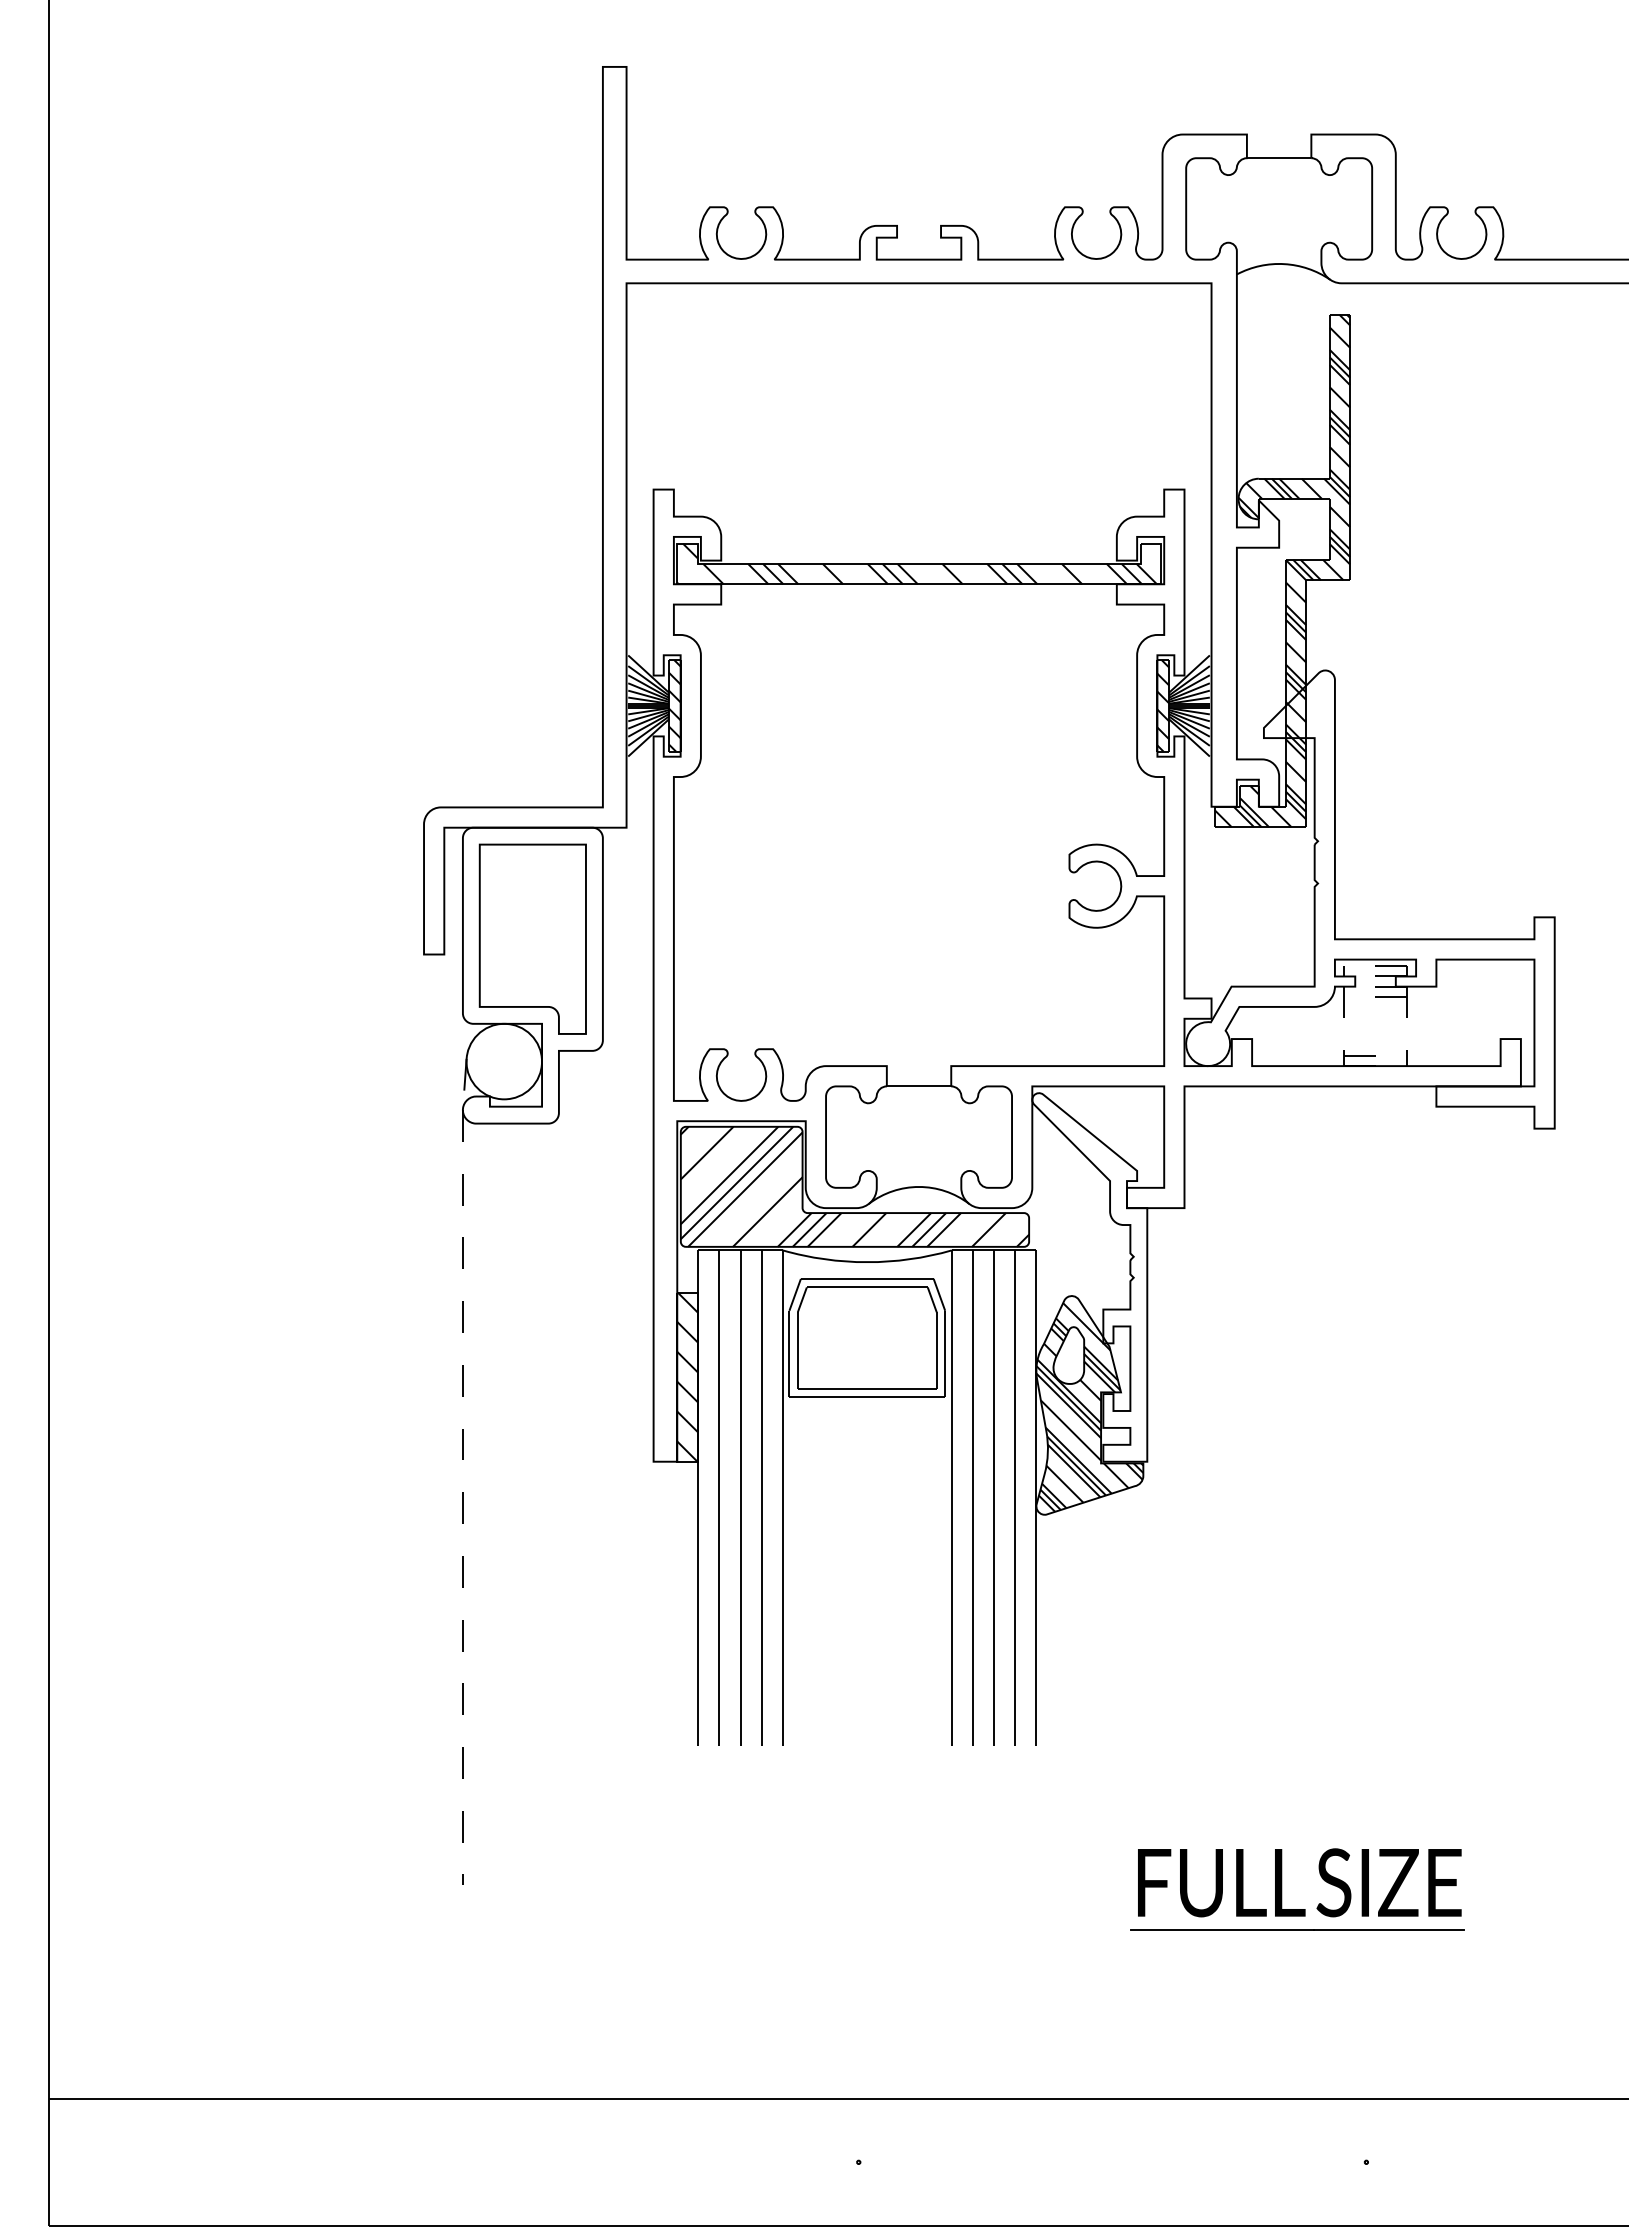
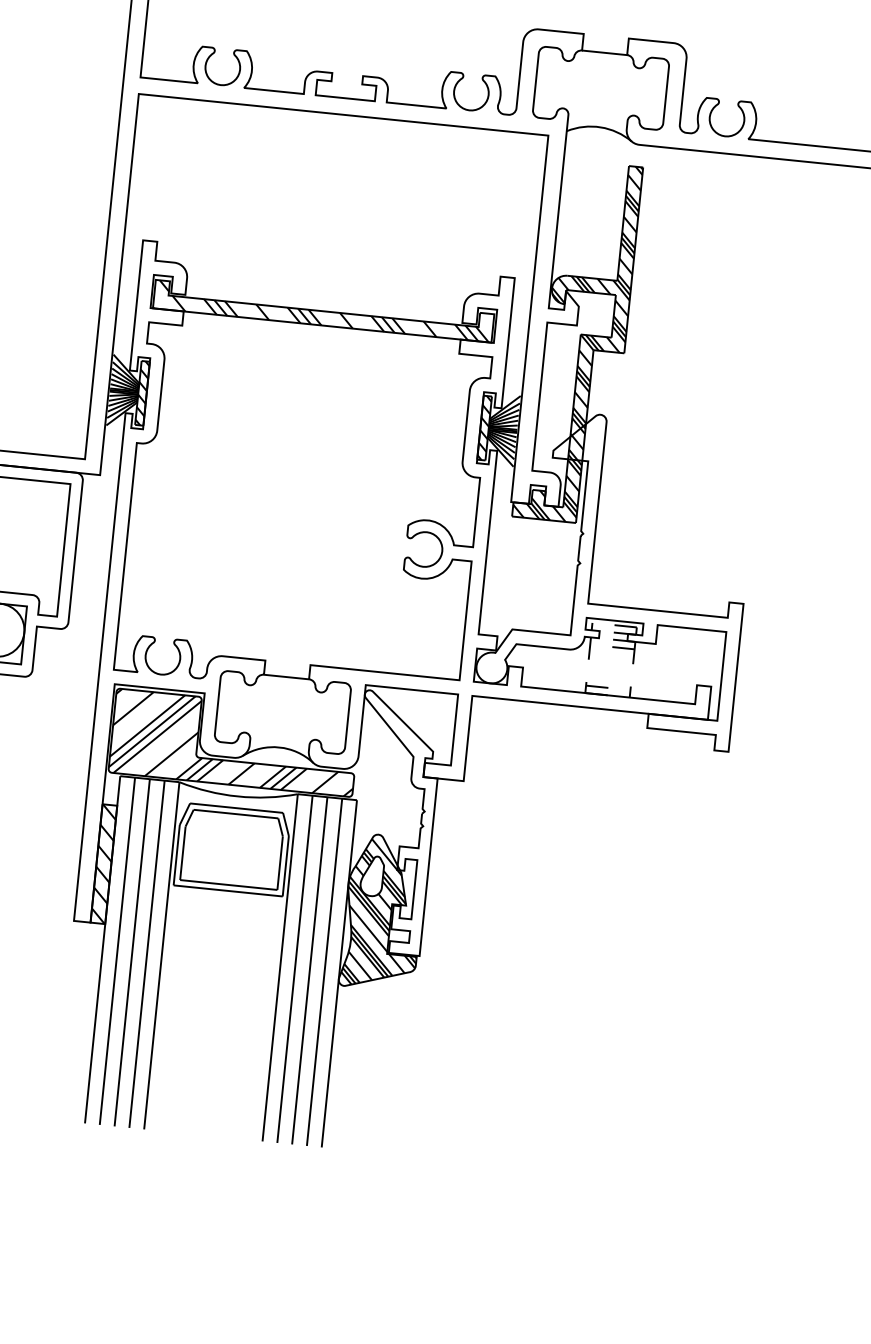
part: (1282, 1889) -> (483, 1265), removed

